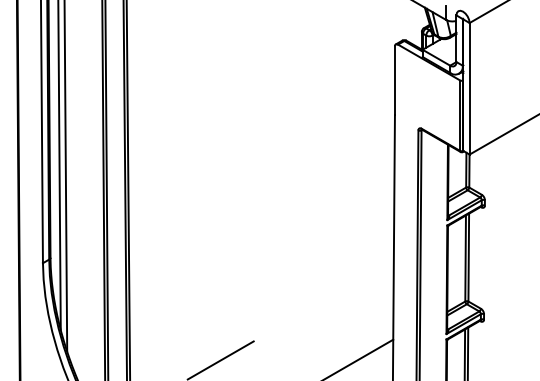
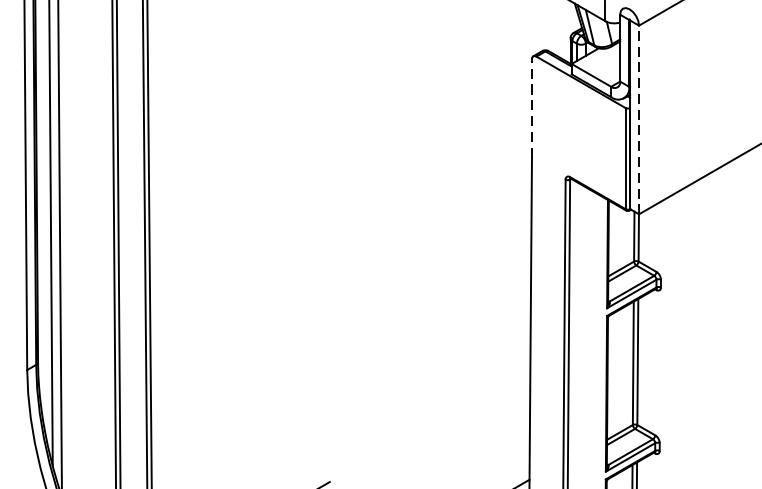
line: (394, 80) -> (531, 108), solid -> dashed
line: (469, 88) -> (638, 119), solid -> dashed

